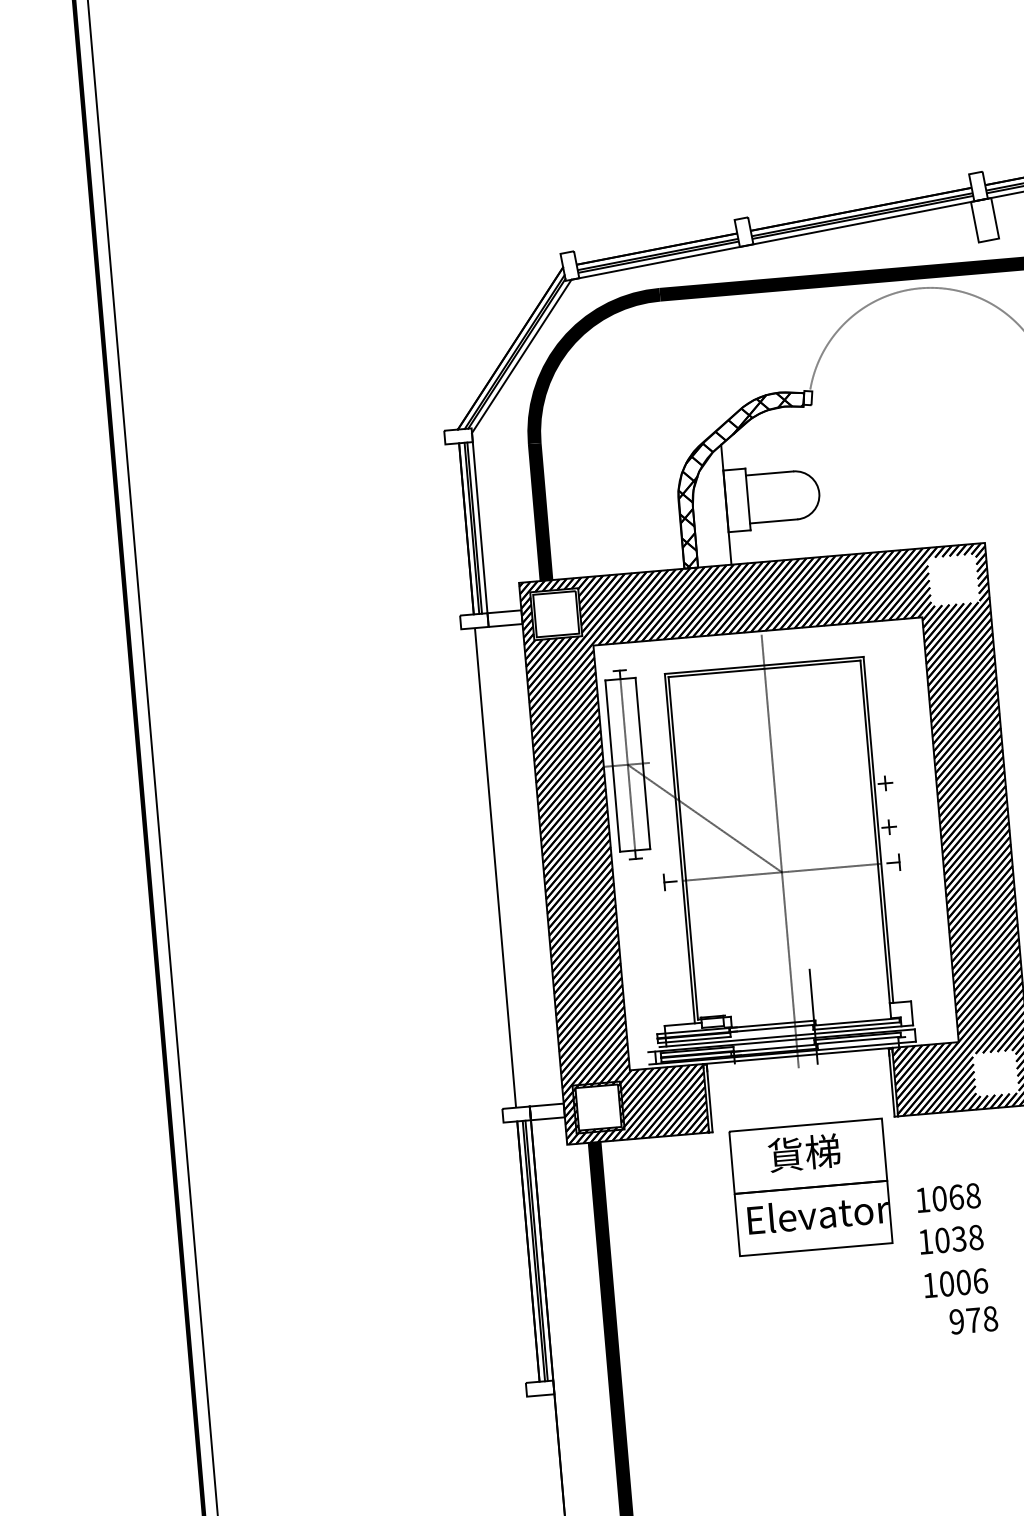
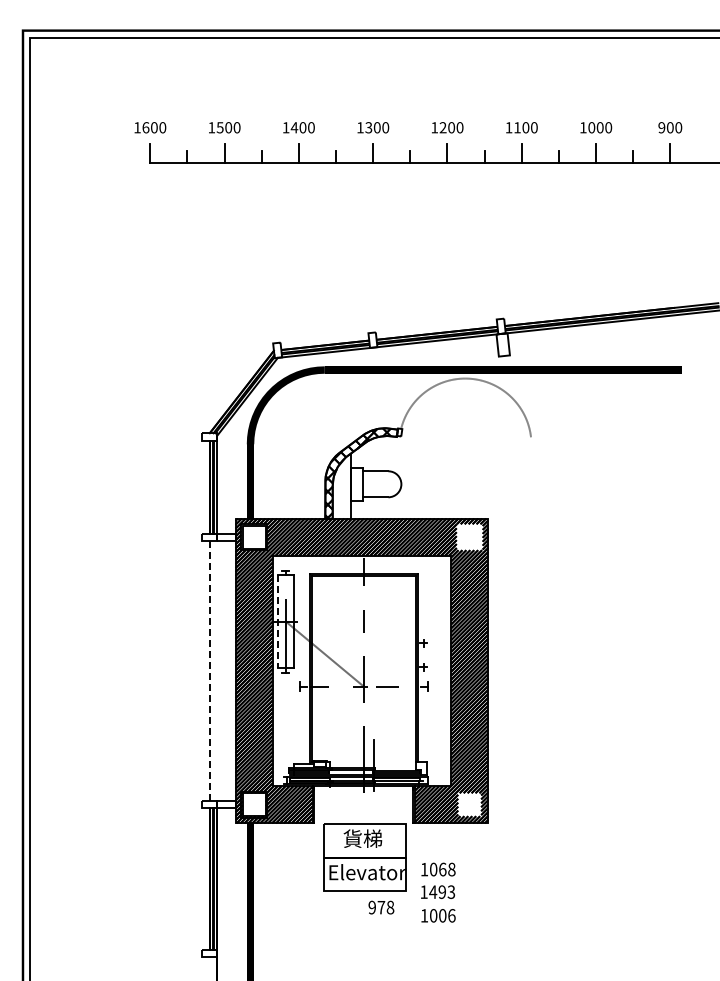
line: (612, 767) -> (277, 622), solid -> dashed
line: (495, 868) -> (209, 671), solid -> dashed
text: (959, 1237) -> (442, 891), 1038 -> 1493
text: (973, 1320) -> (381, 907), moved

